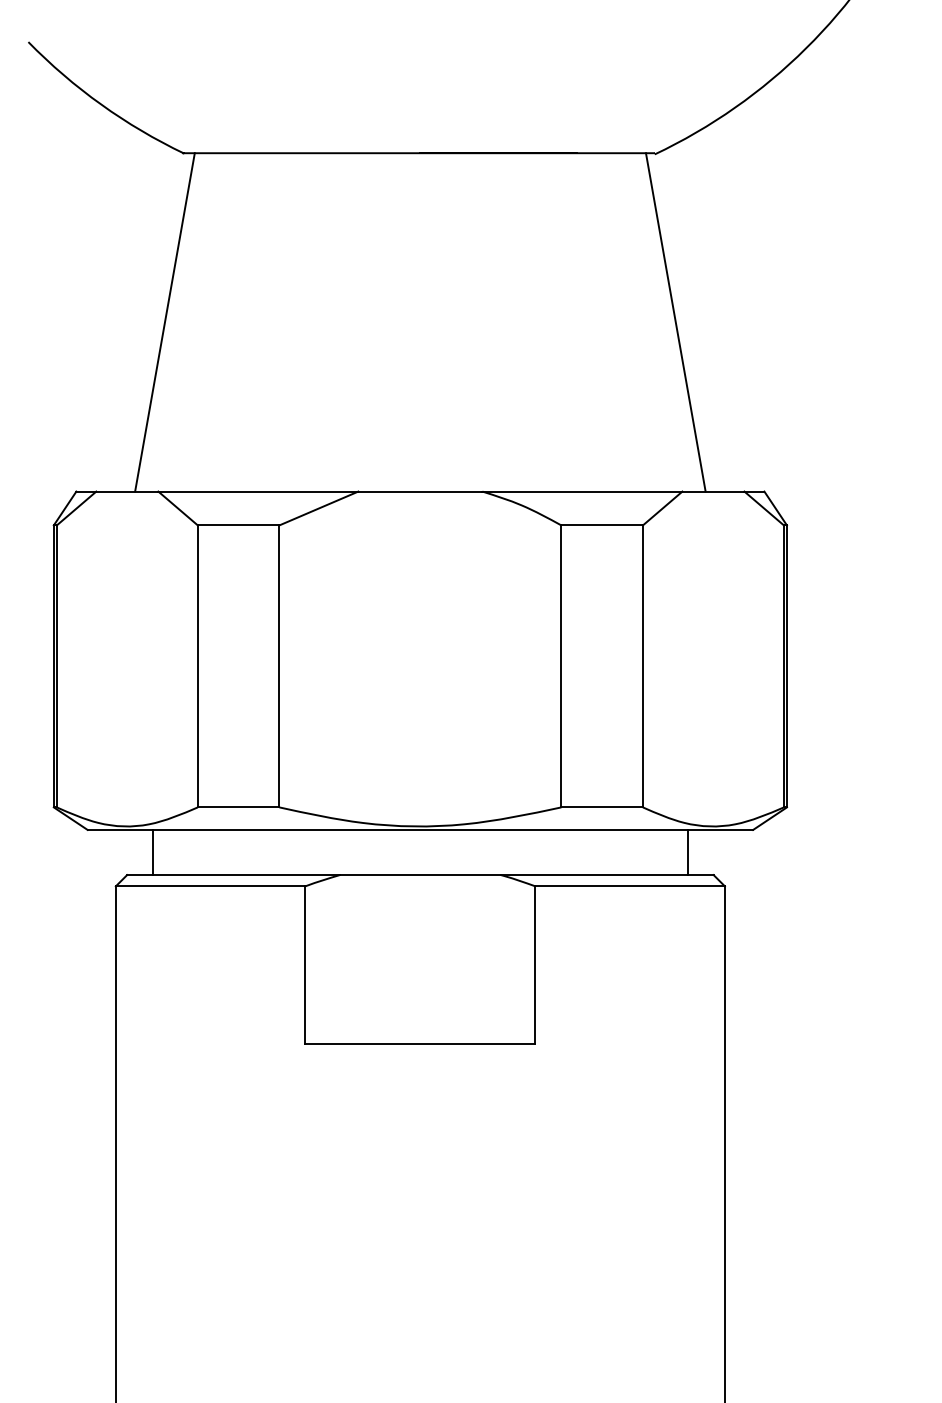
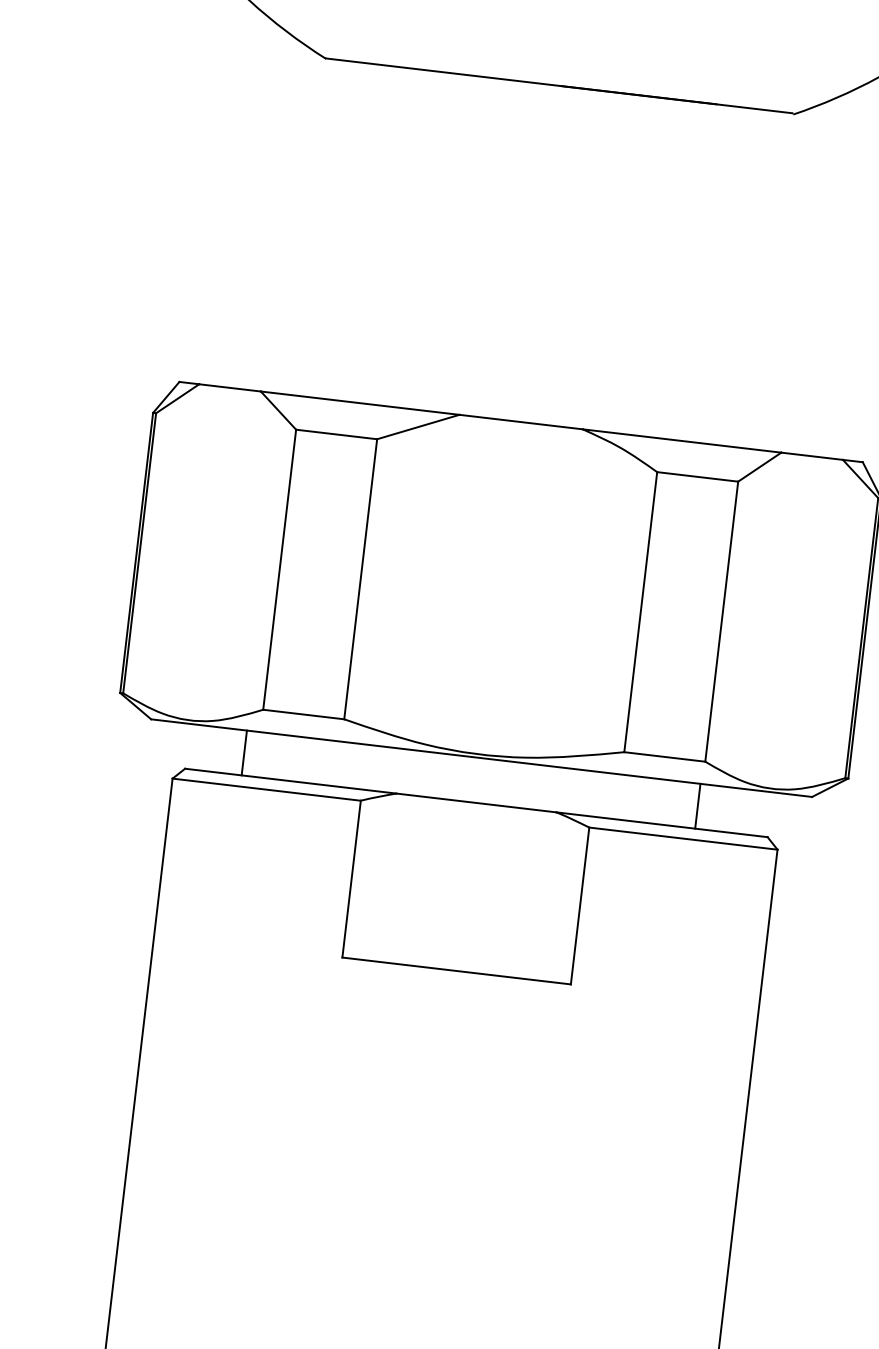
line: (164, 322) -> (286, 224), removed
line: (675, 322) -> (794, 283), removed
line: (153, 852) -> (244, 753), moved
line: (687, 852) -> (697, 806), moved

